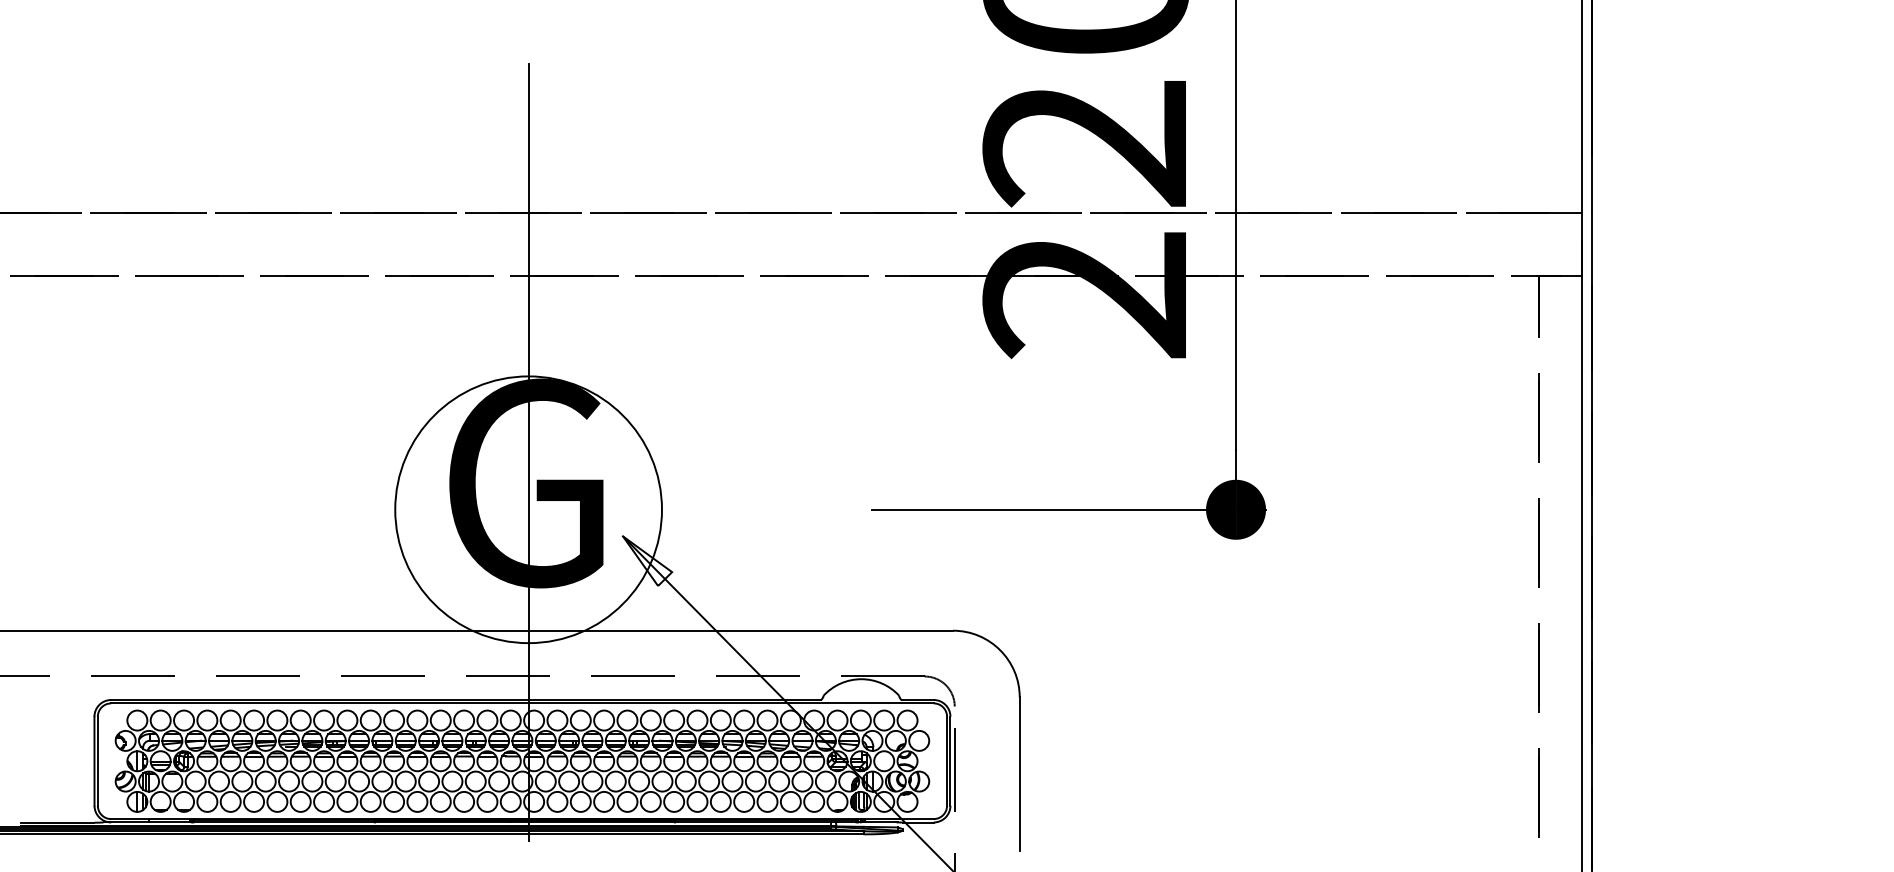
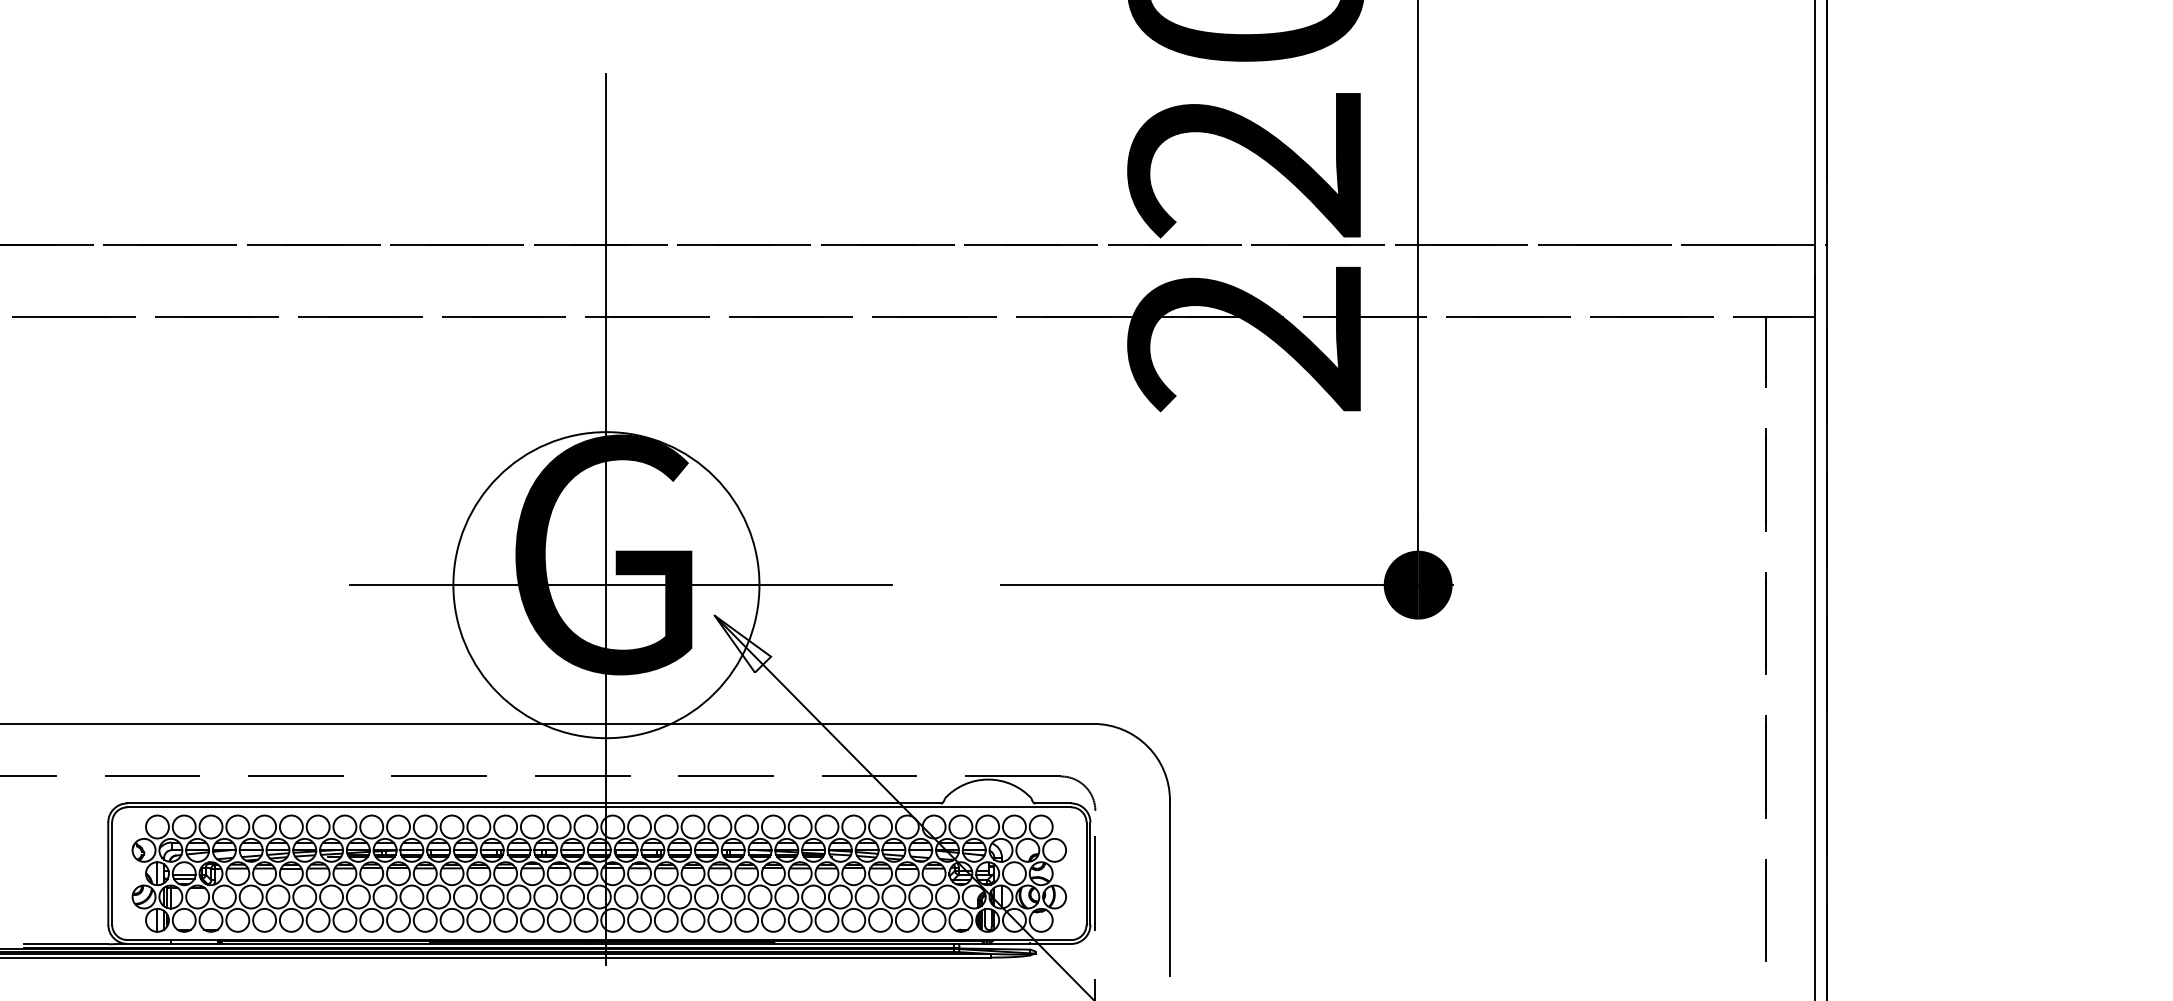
line: (540, 510) -> (620, 585), added

